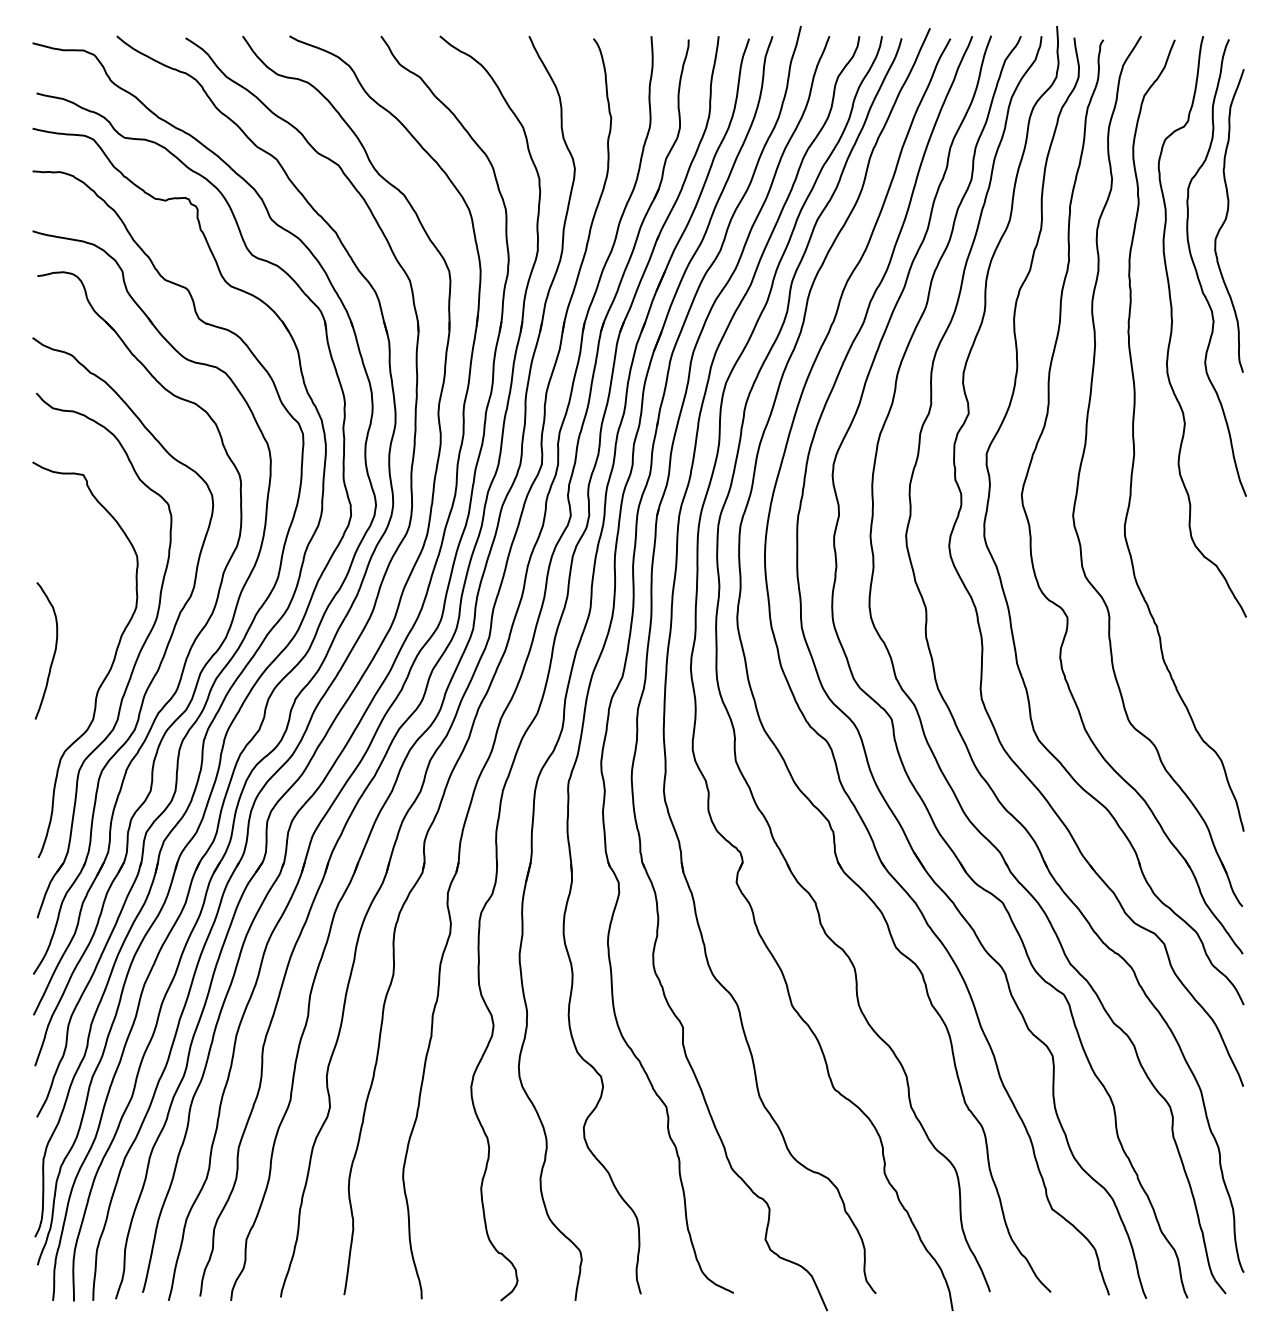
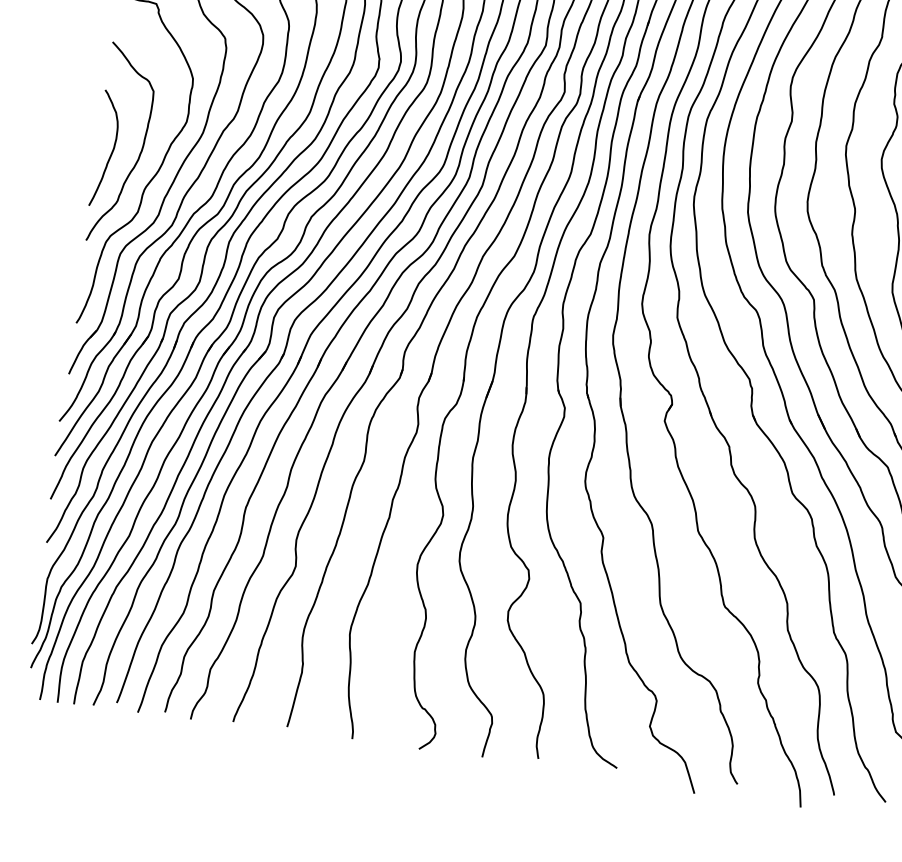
curve: (87, 646) -> (141, 149), added

